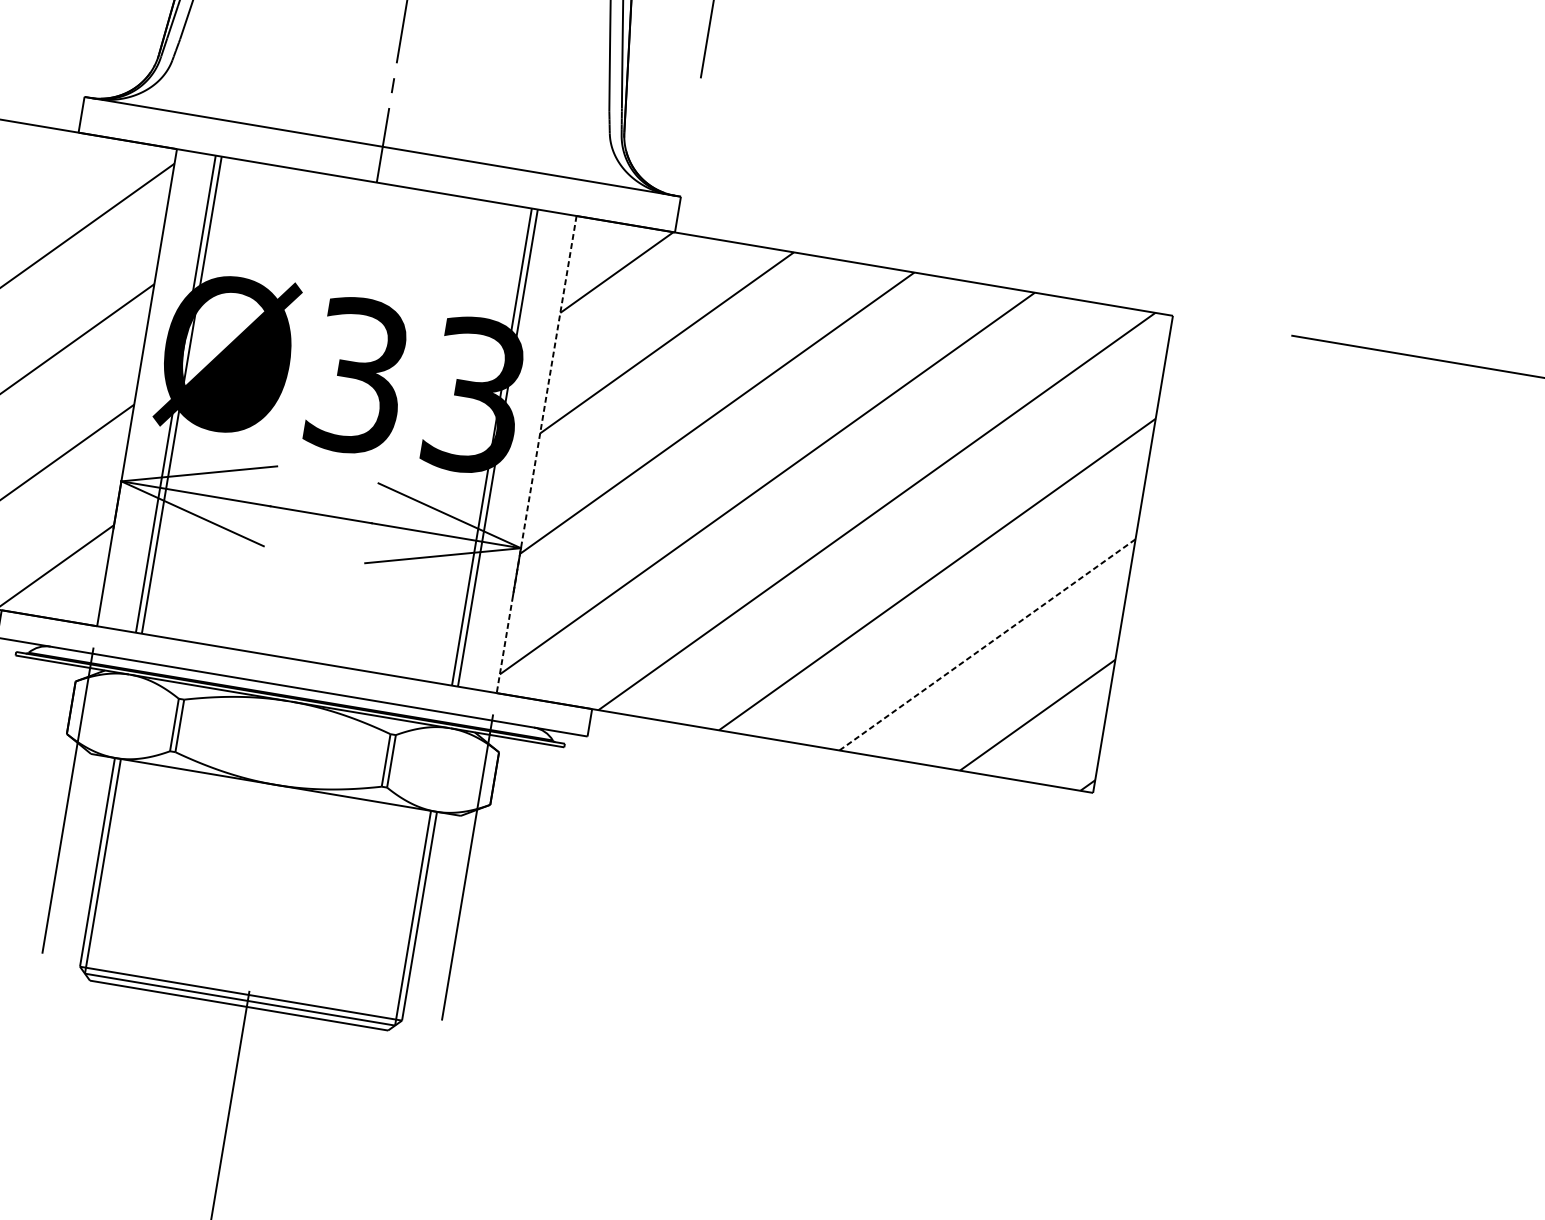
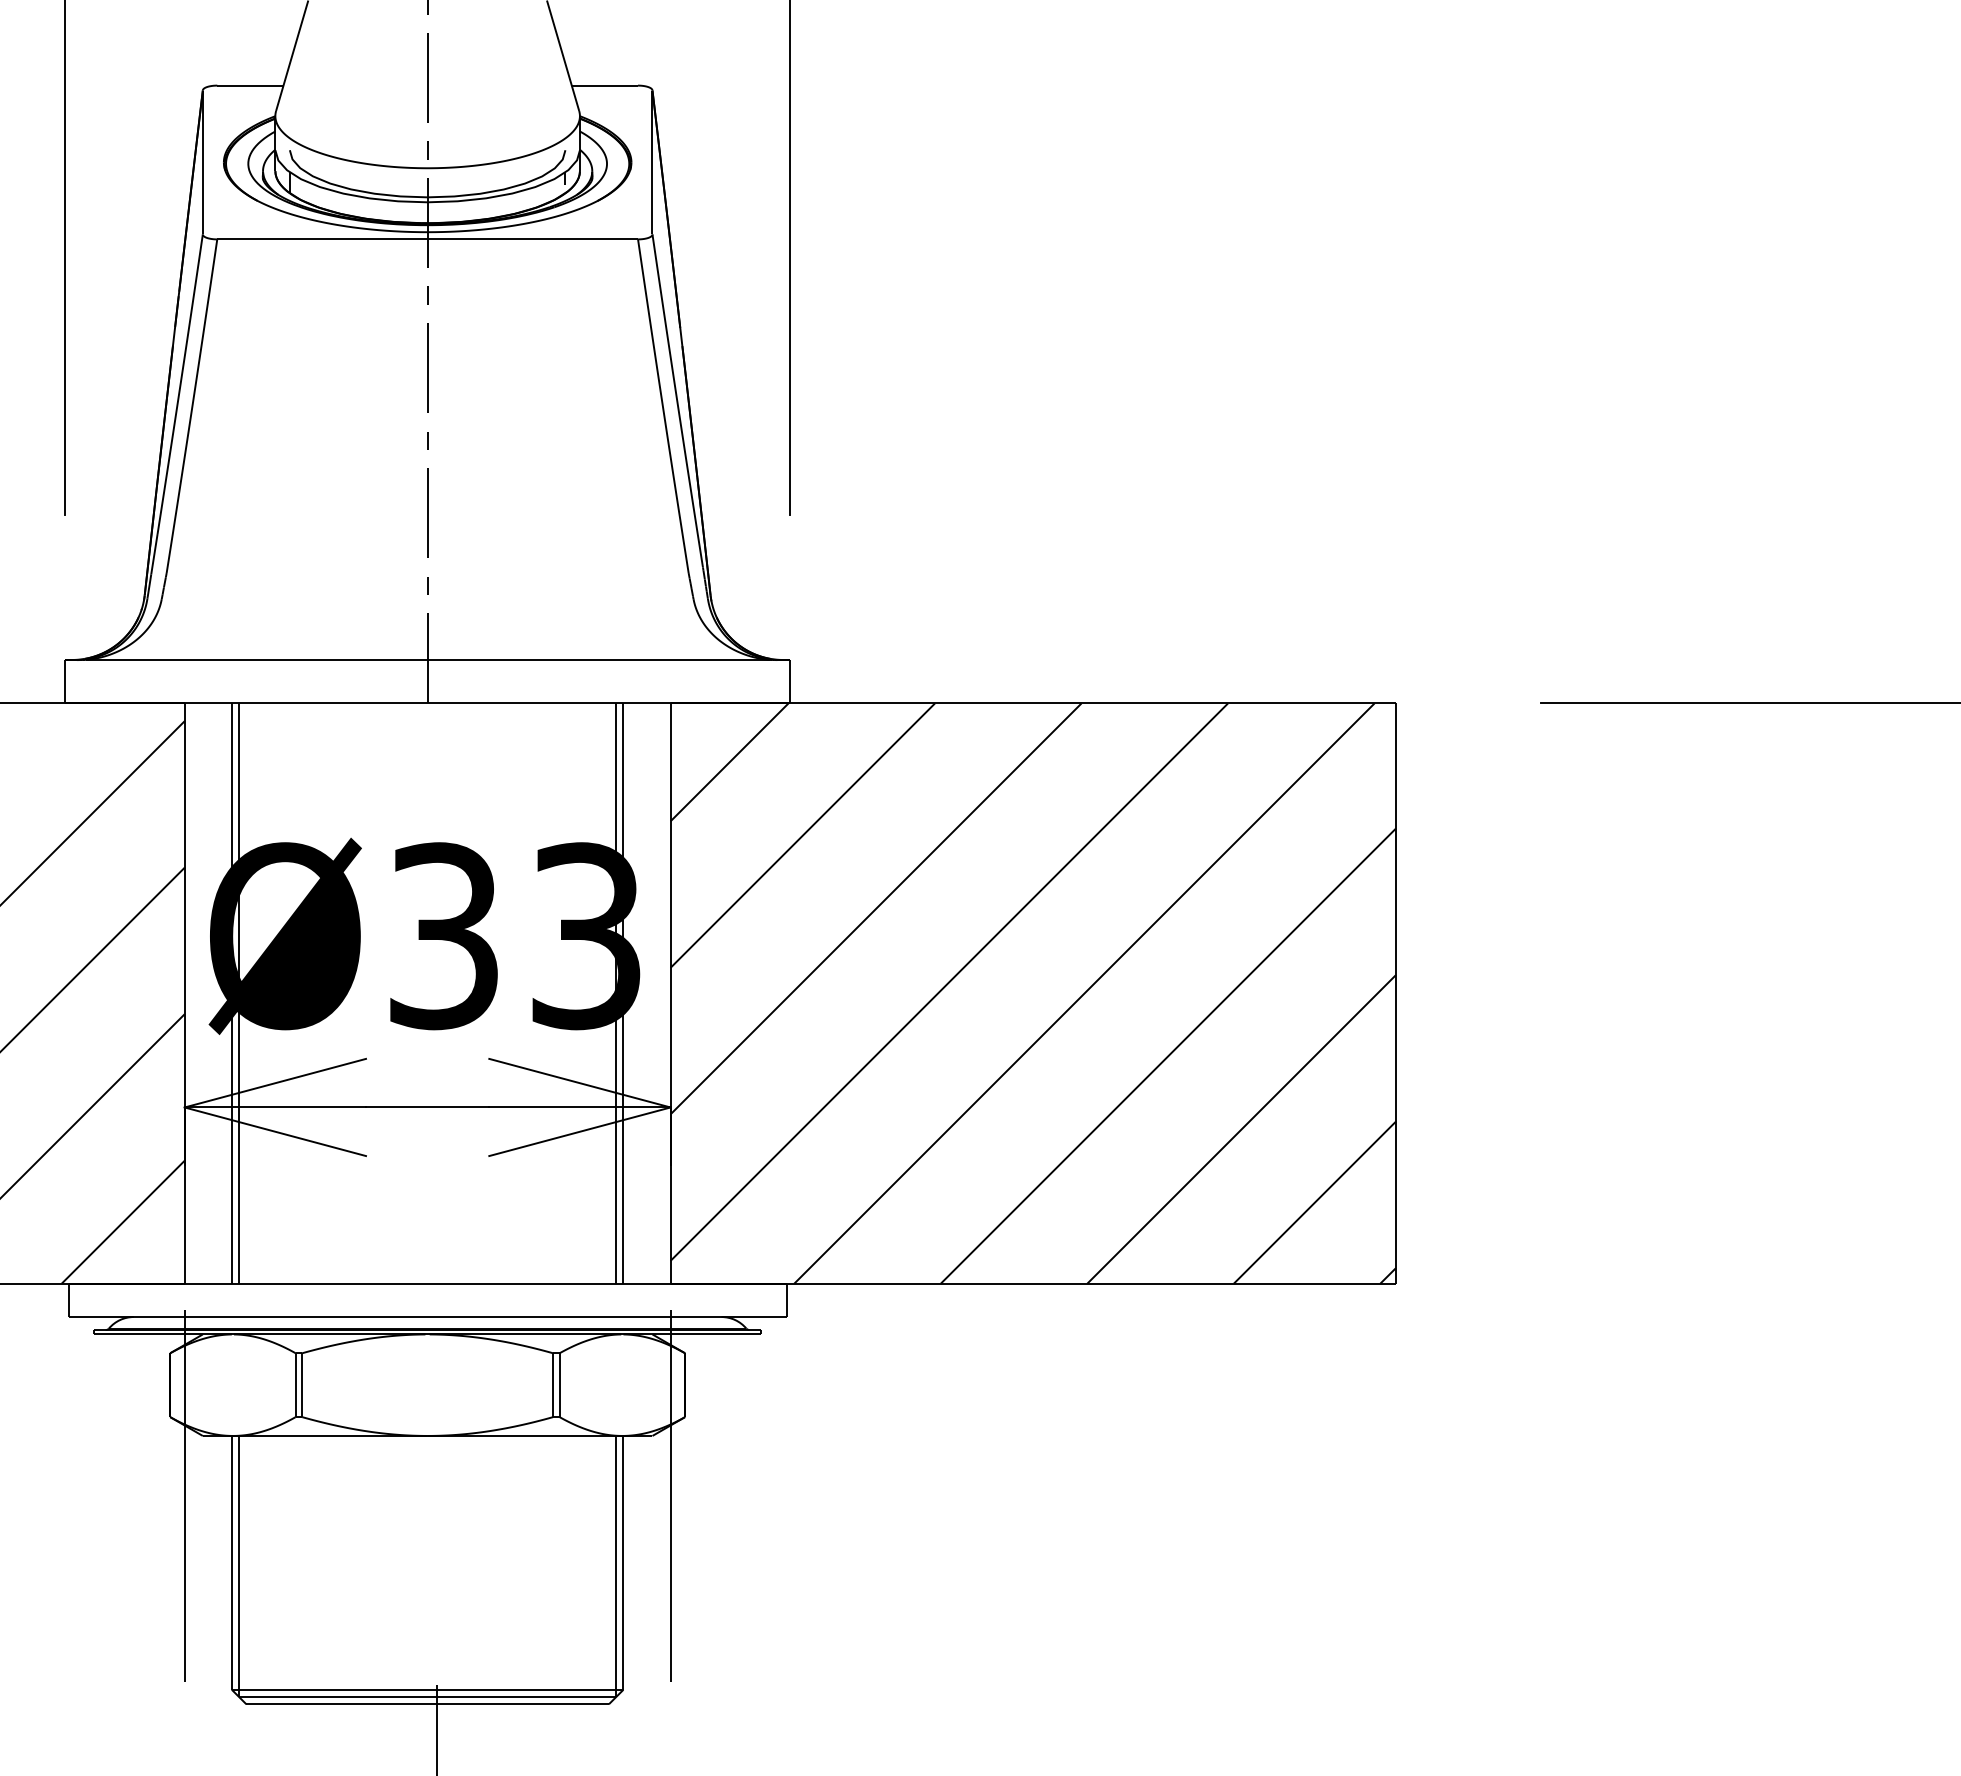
line: (536, 455) -> (670, 994), dashed -> solid
line: (987, 644) -> (1241, 1129), dashed -> solid

